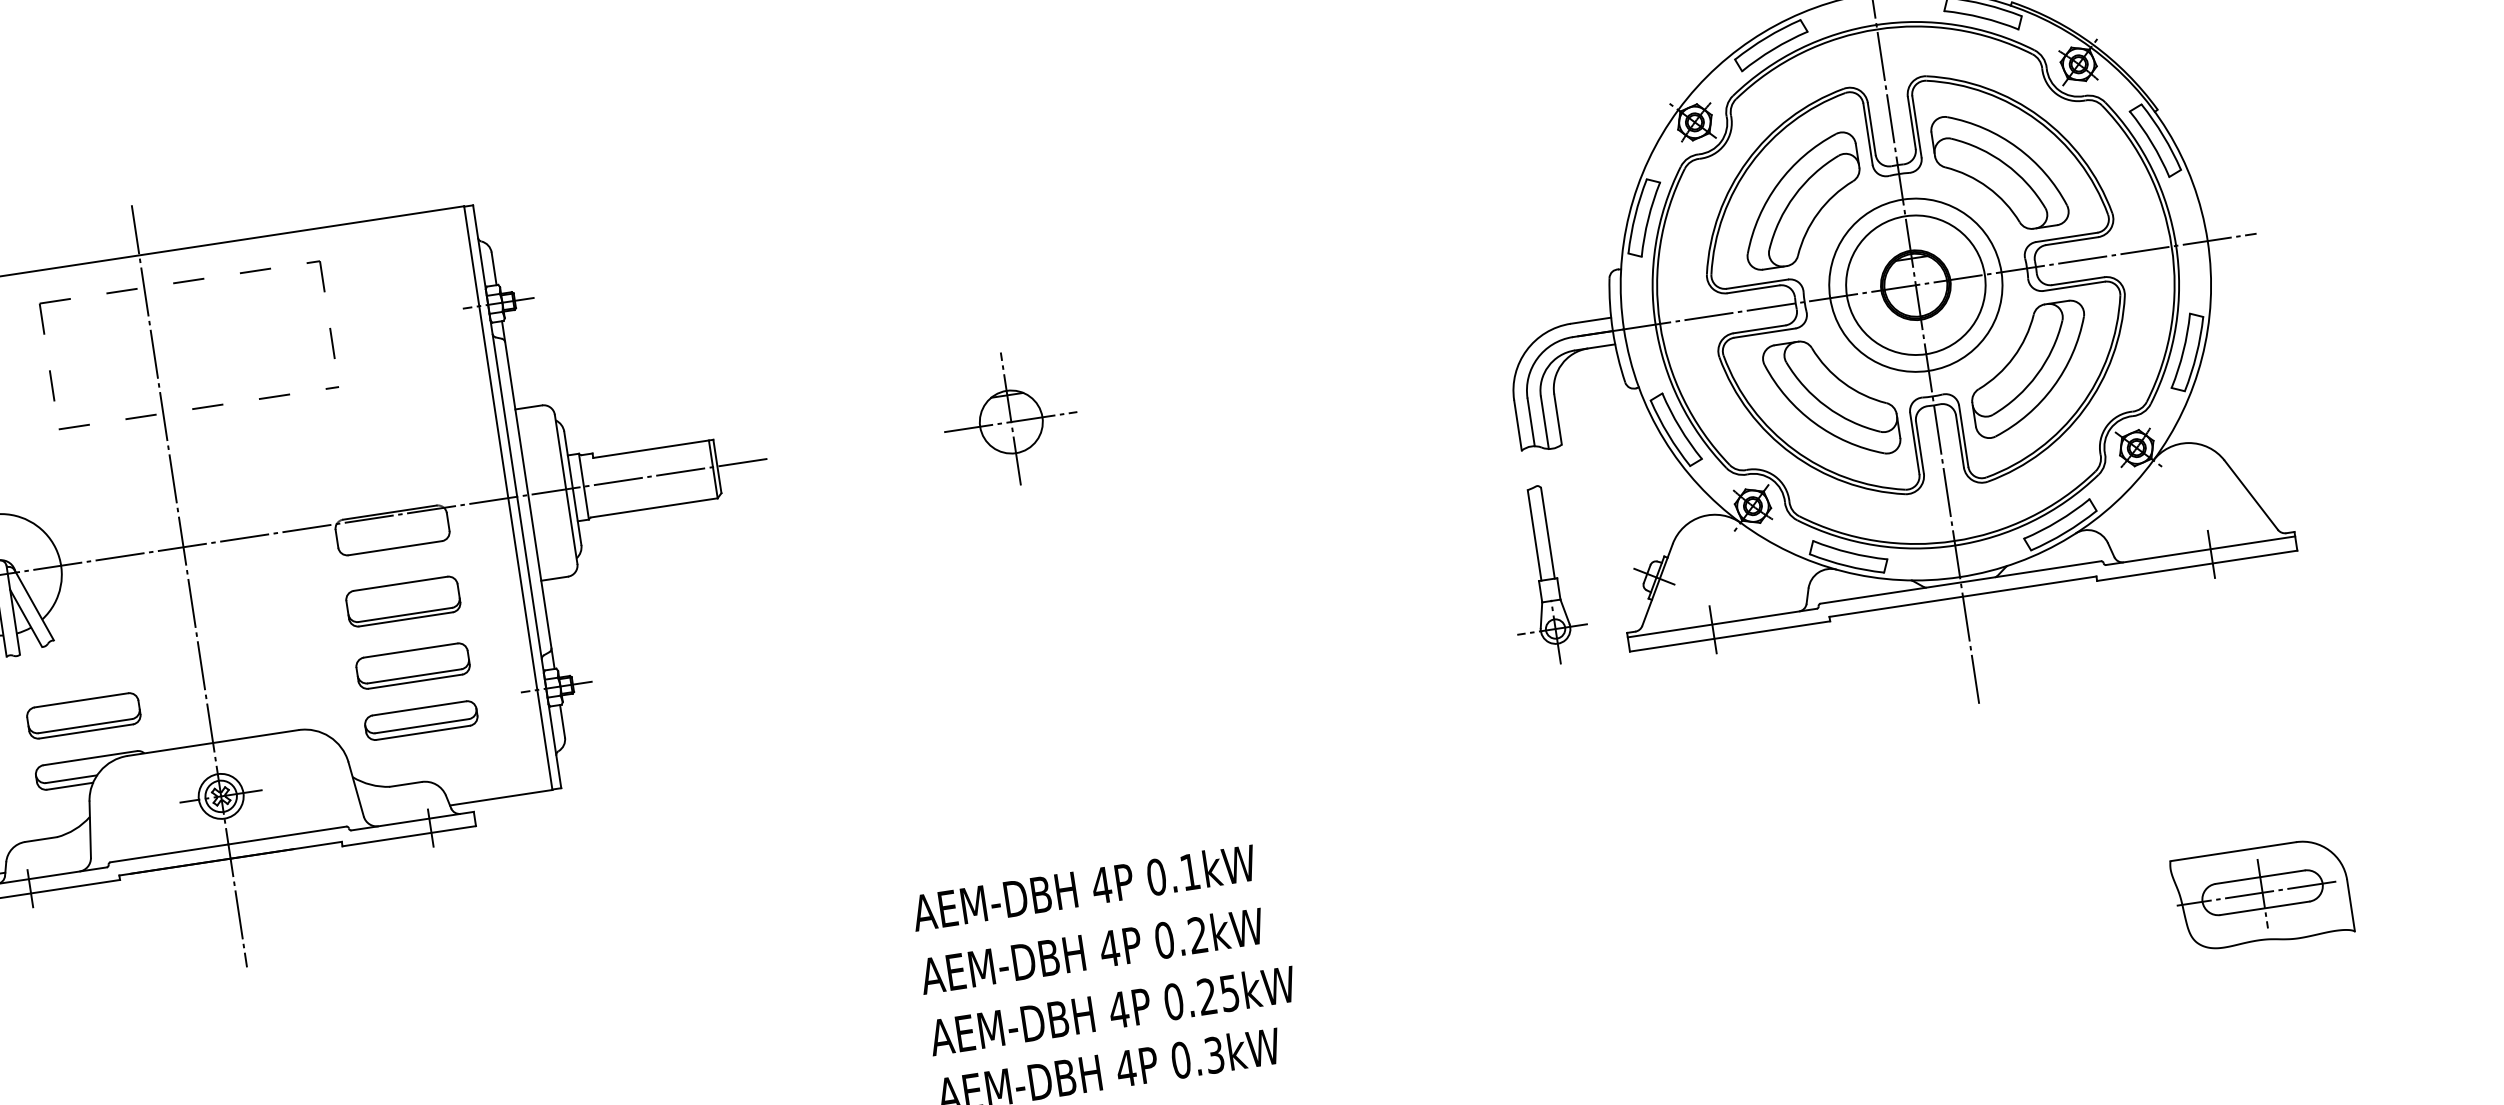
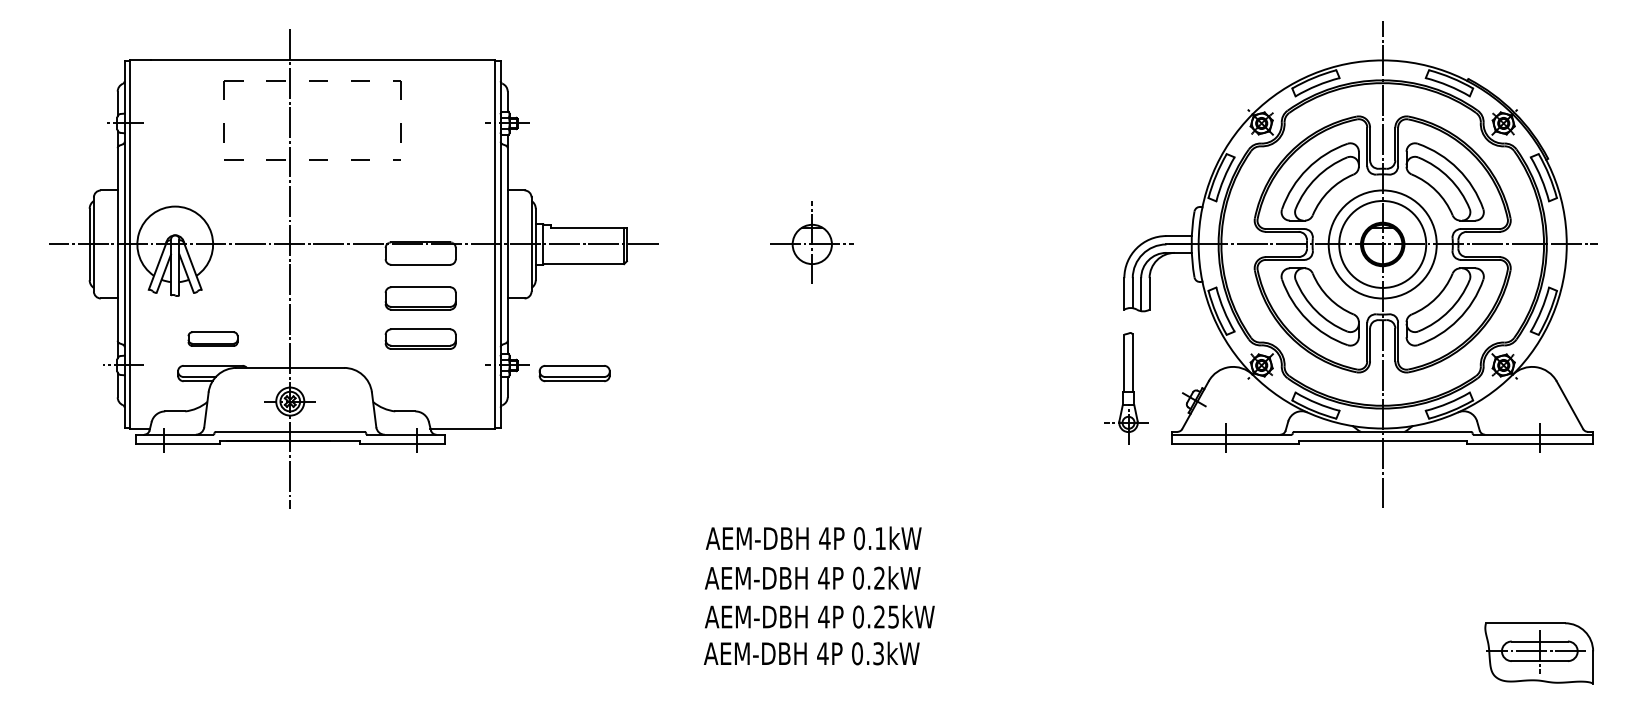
part: (82, 714) -> (212, 338), size x0.7
part: (420, 720) -> (574, 373), moved

